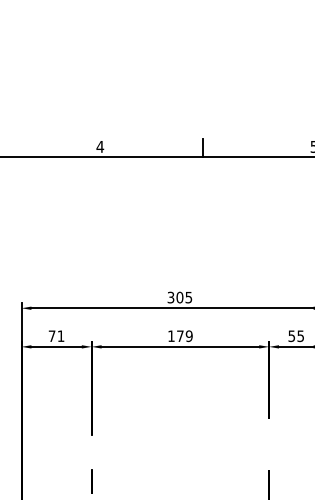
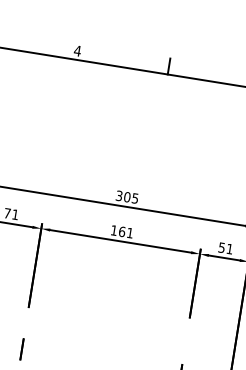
text: (184, 336) -> (125, 232), 179 -> 161
text: (300, 336) -> (229, 249), 55 -> 51

